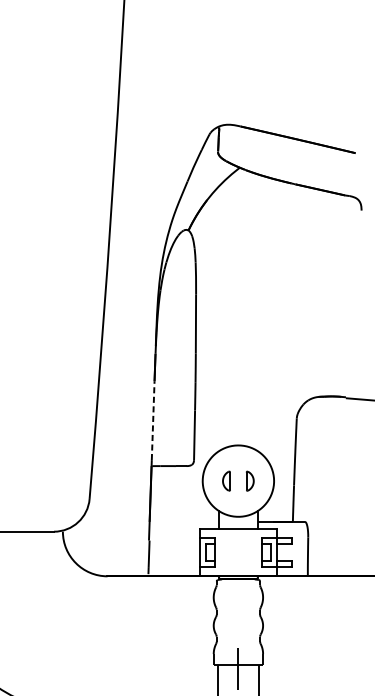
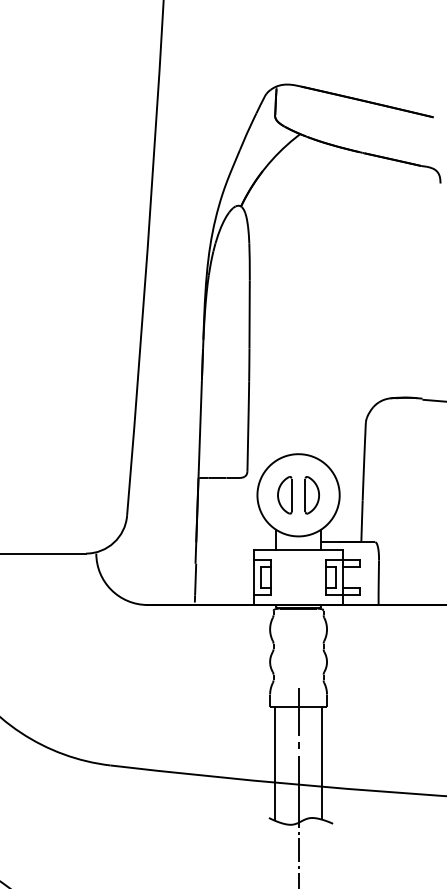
line: (153, 420) -> (200, 425), dashed -> solid
part: (226, 481) -> (284, 495), size x1.67
part: (249, 481) -> (311, 495), size x1.67

